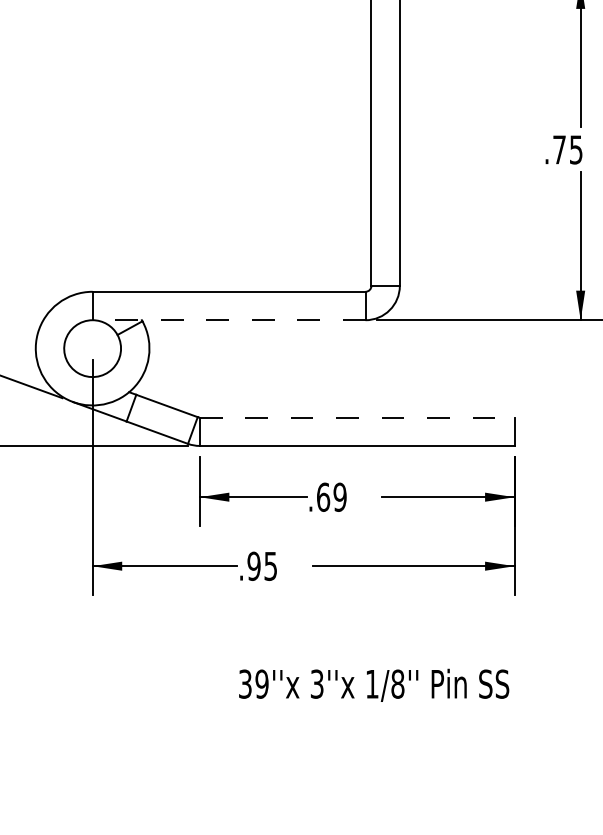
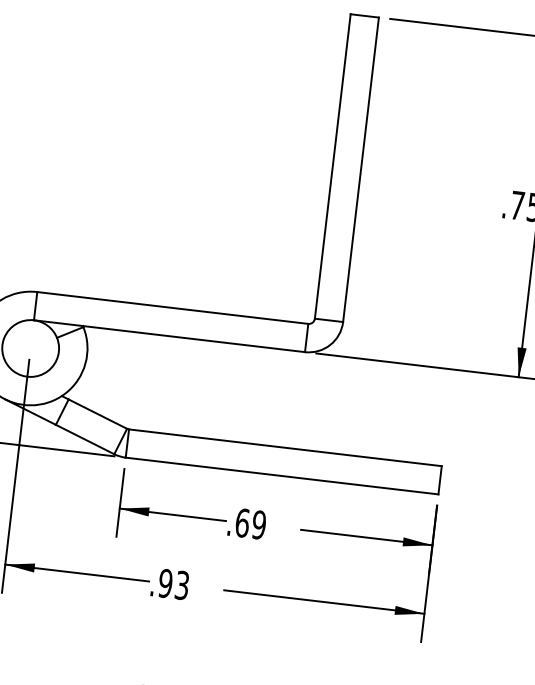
line: (228, 320) -> (168, 336), dashed -> solid
line: (357, 417) -> (285, 447), dashed -> solid
text: (271, 565) -> (183, 584), .95 -> .93

